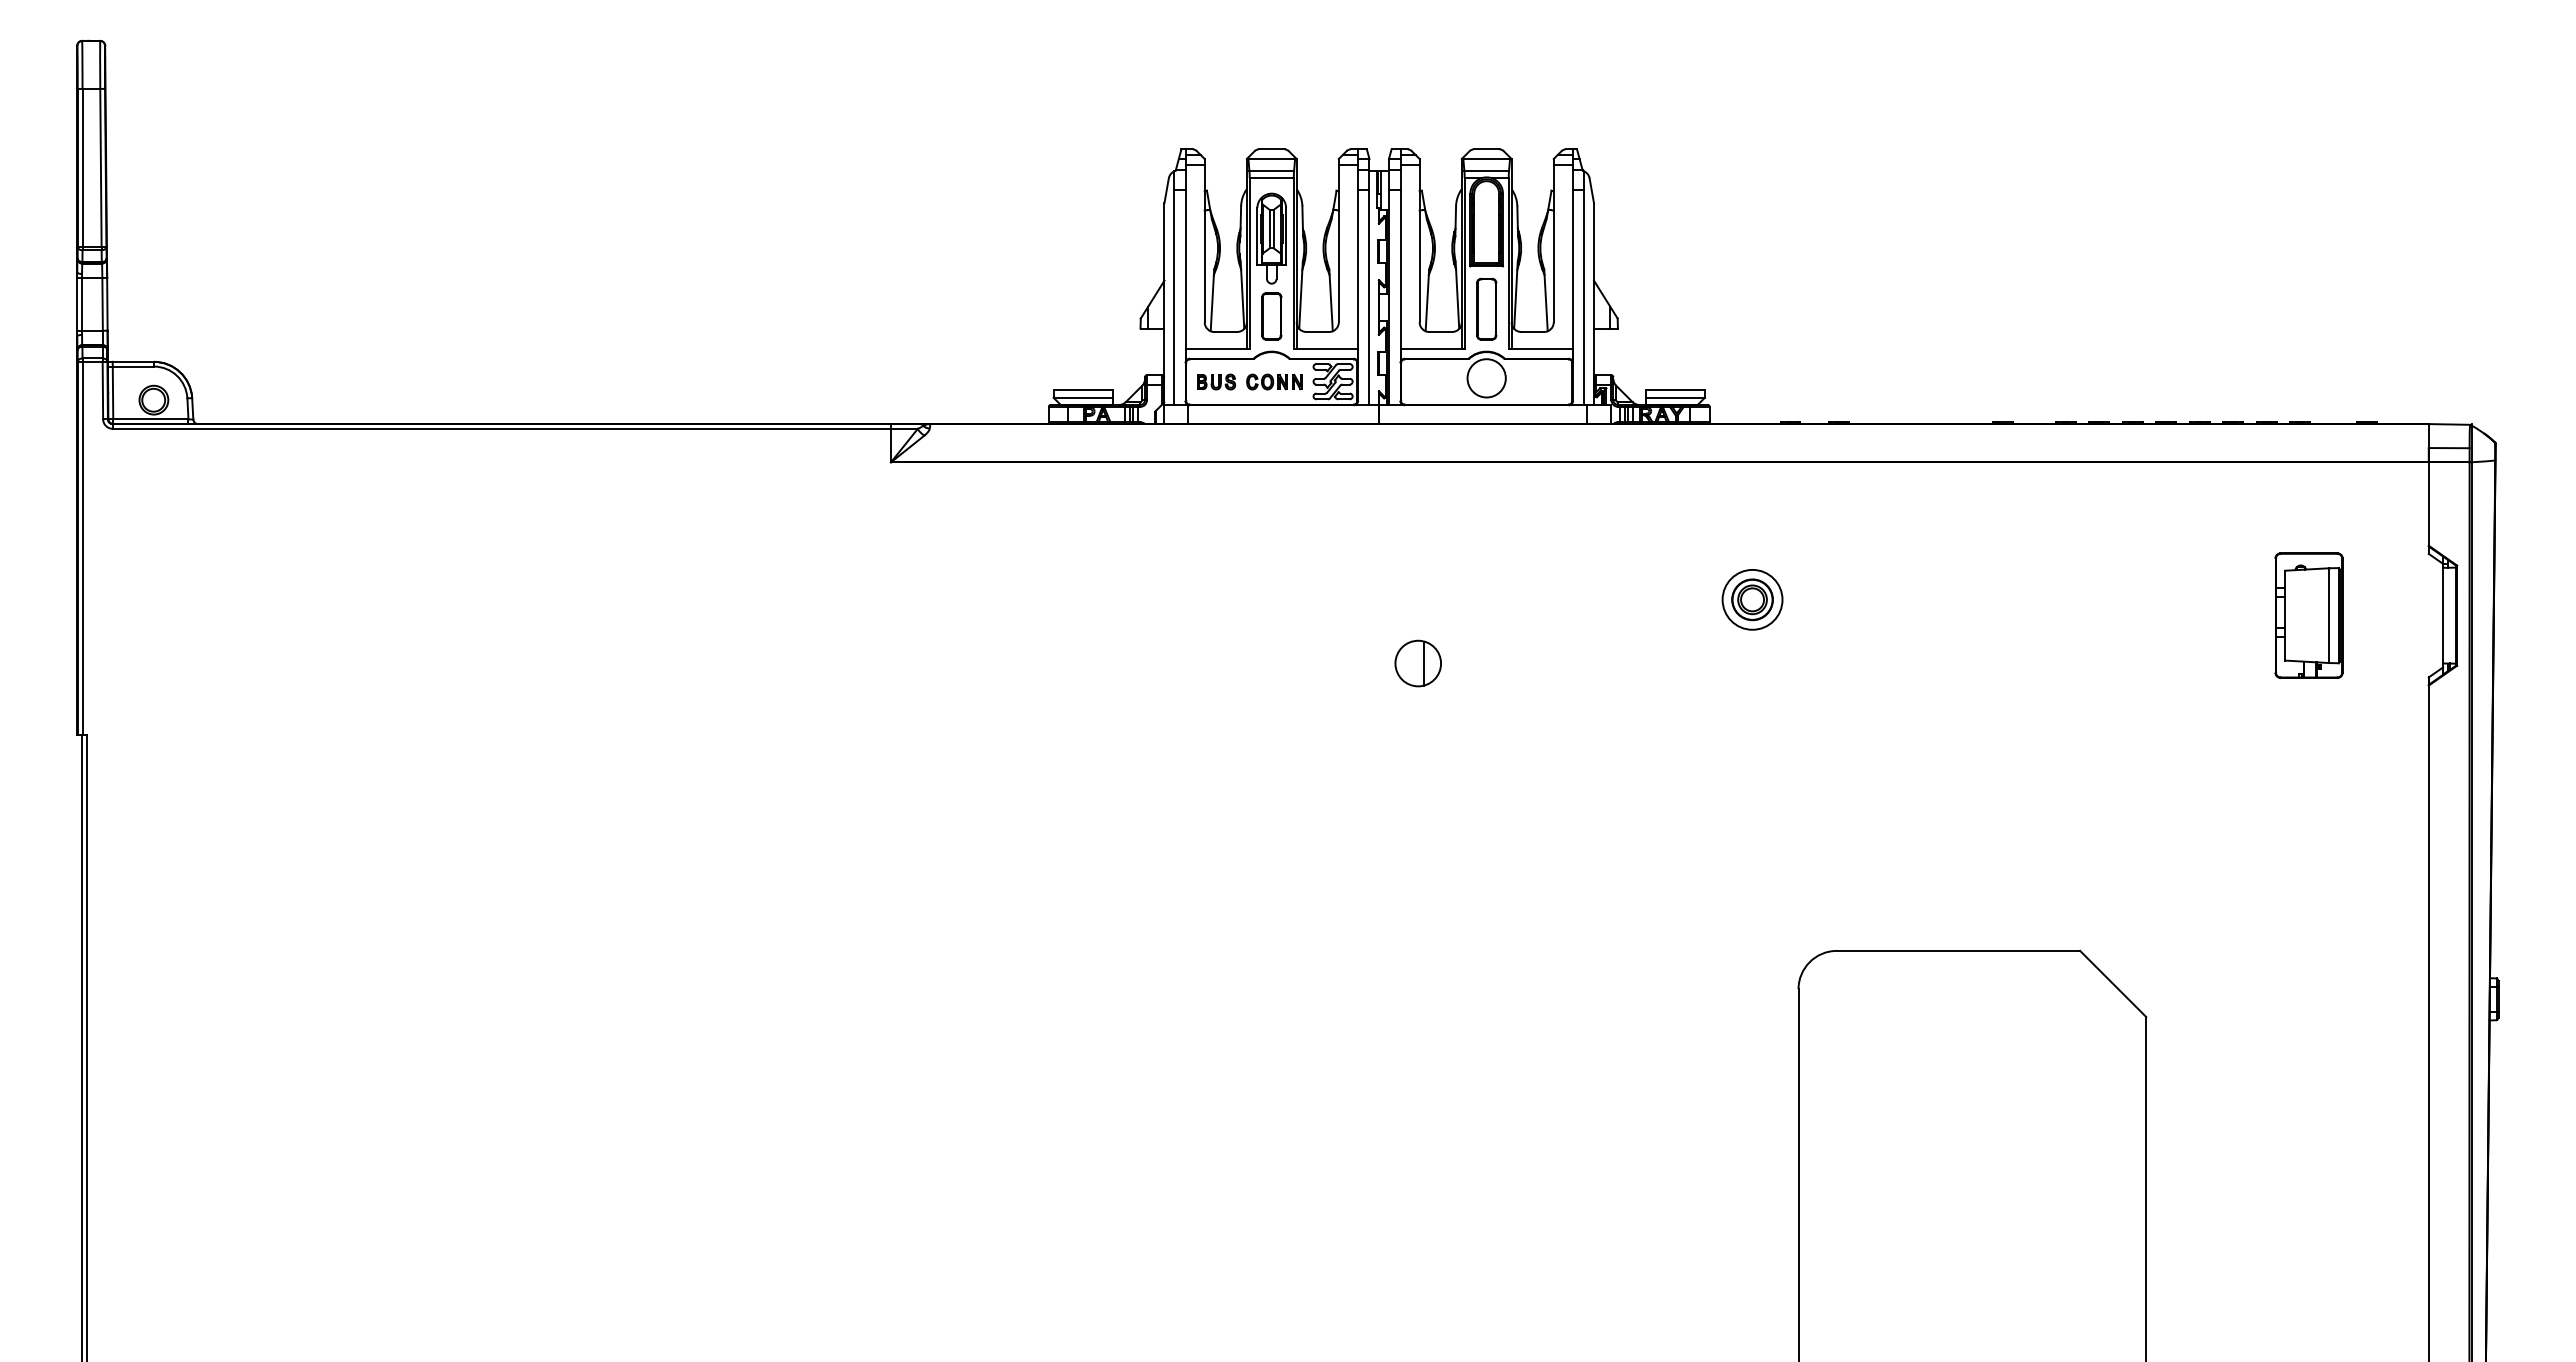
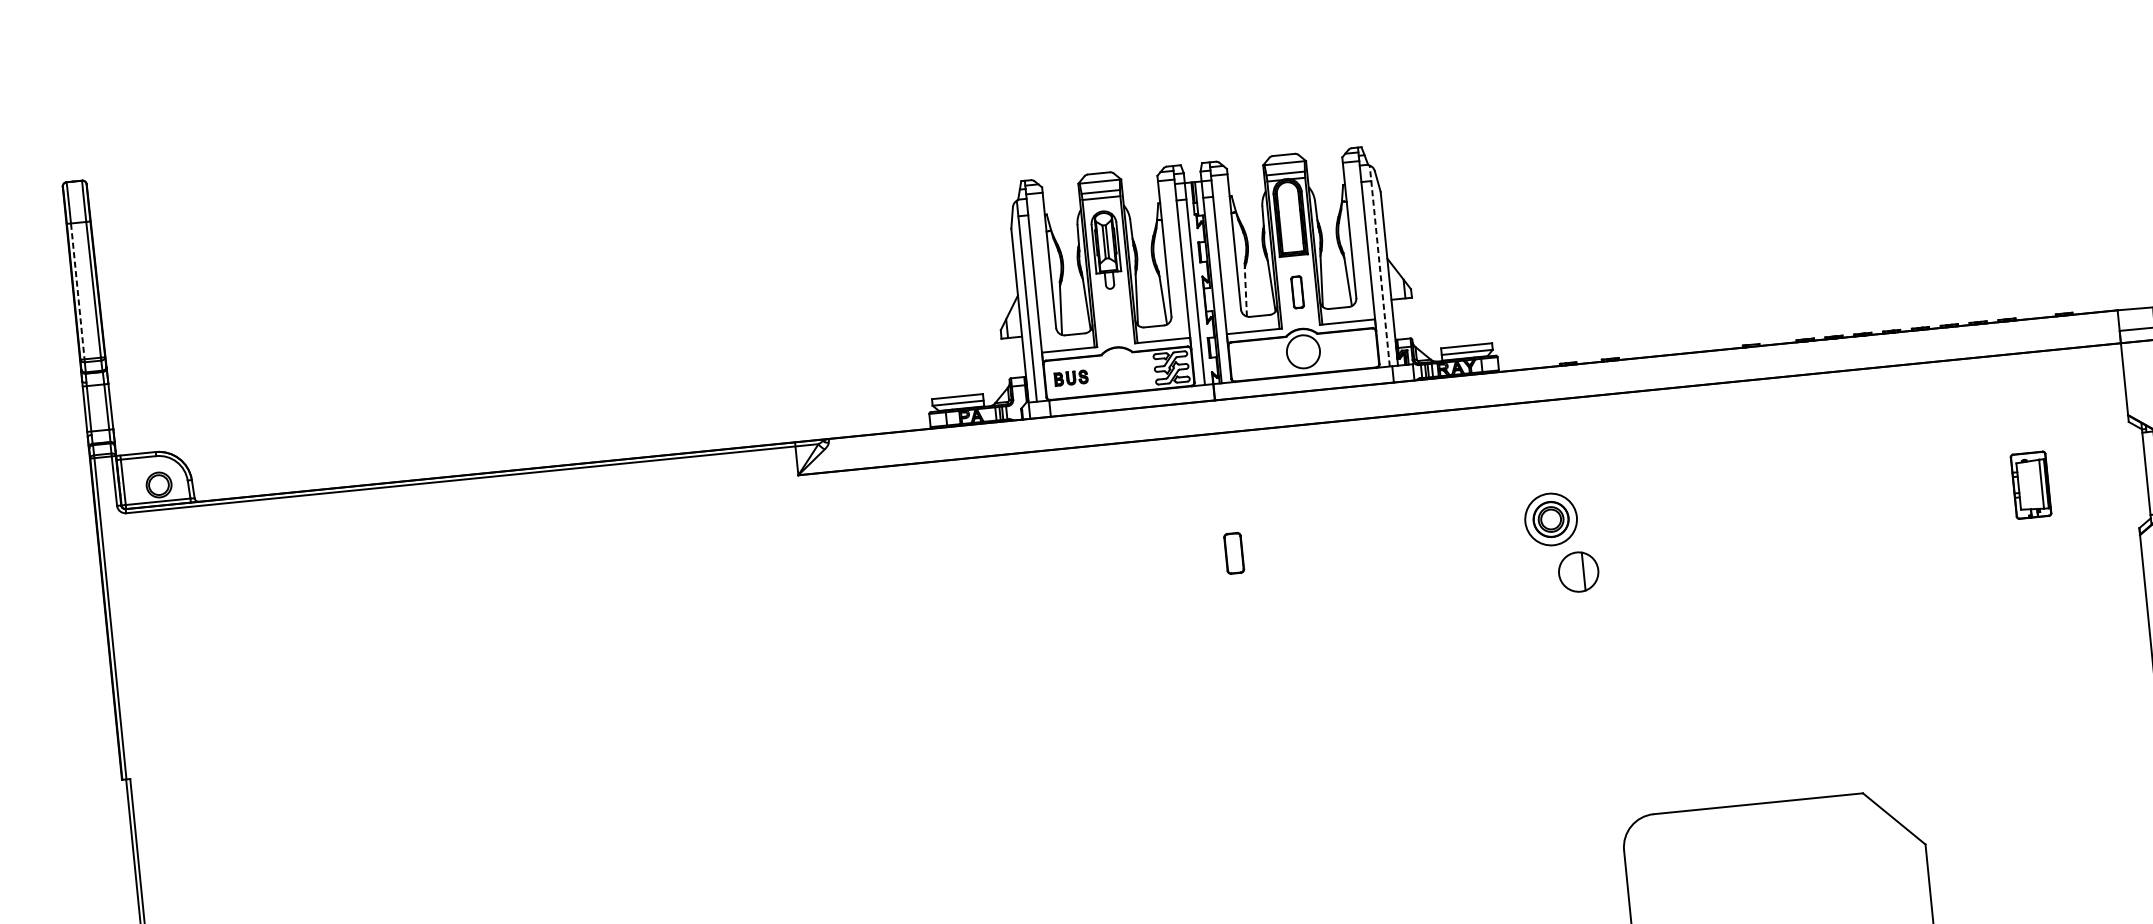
line: (82, 169) -> (77, 292), solid -> dashed
line: (1584, 288) -> (1379, 266), solid -> dashed
line: (1427, 300) -> (1245, 289), solid -> dashed
part: (1486, 308) -> (1297, 291), size x0.6
part: (1271, 316) -> (1233, 553), moved
part: (1274, 381) -> (1121, 372), removed
part: (2308, 615) -> (2030, 485), size x0.6
part: (1417, 663) -> (1578, 572), moved

